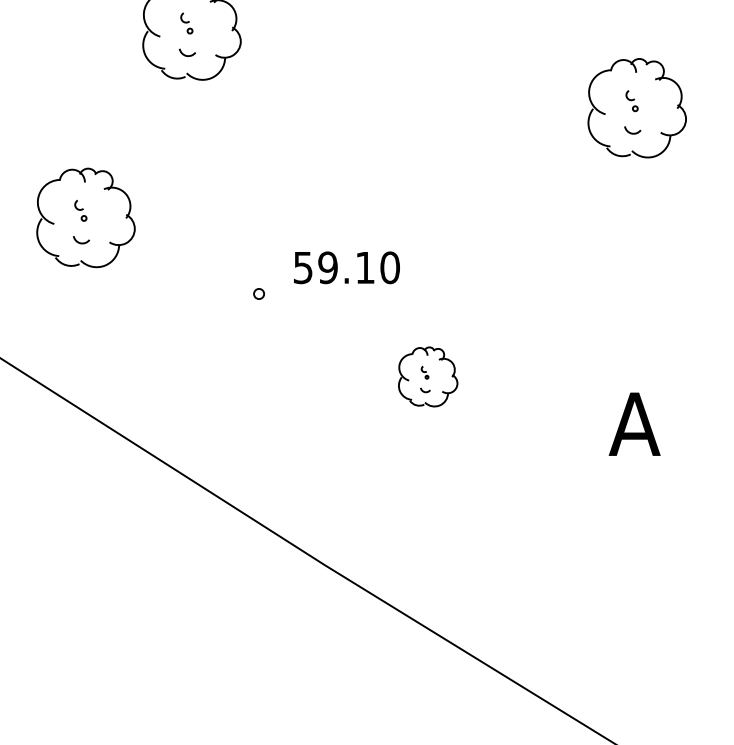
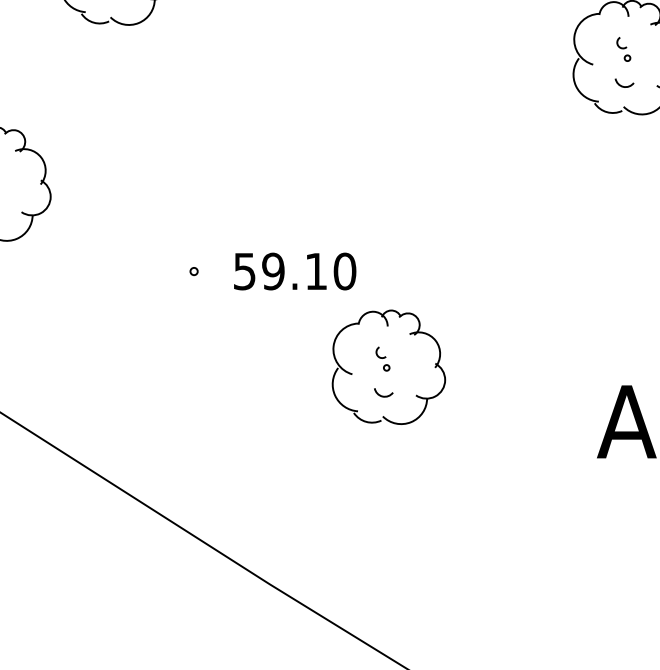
text: (346, 267) -> (294, 271), moved
part: (259, 293) -> (194, 271), size x0.62
part: (427, 376) -> (388, 366), size x1.67

